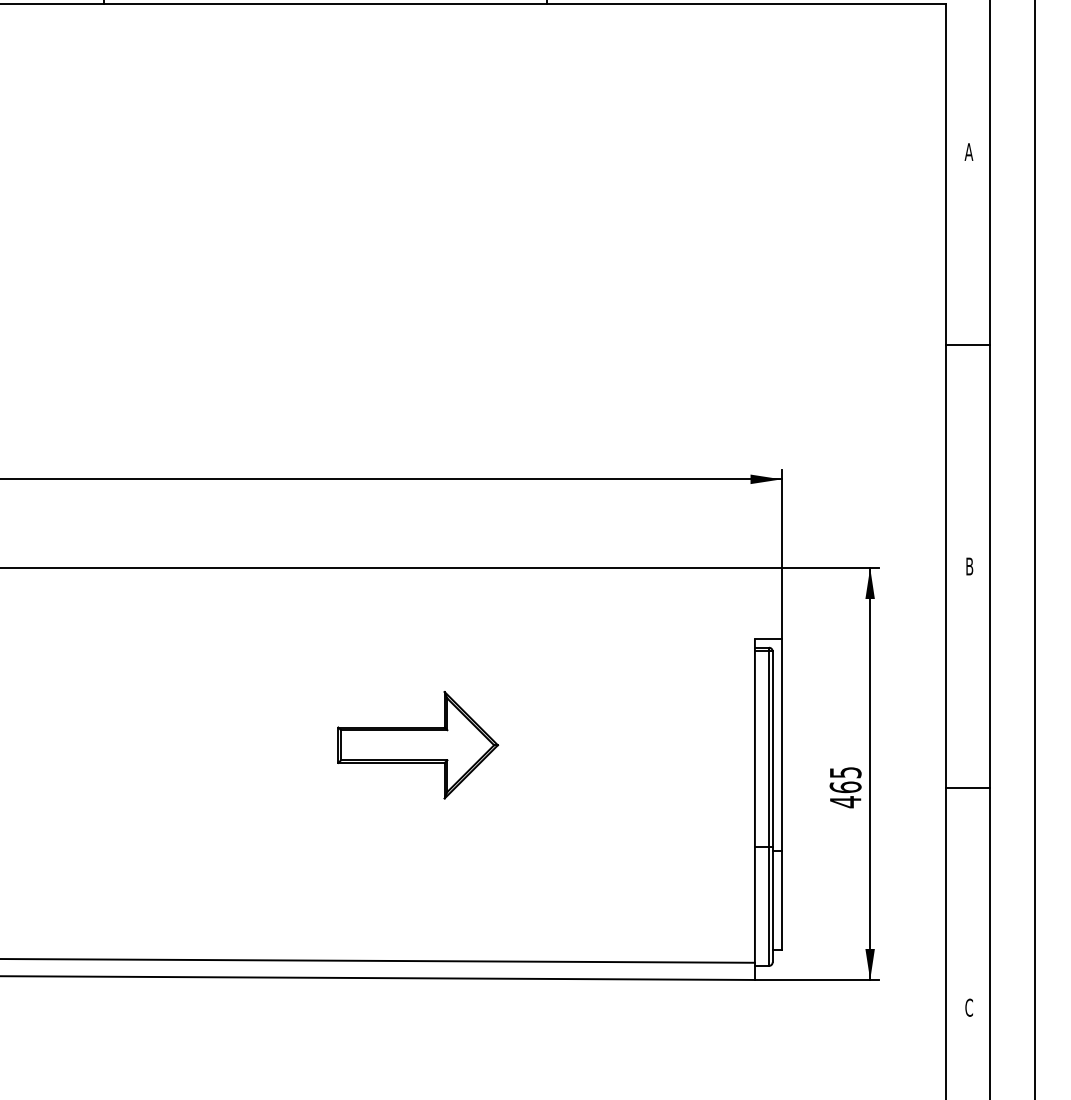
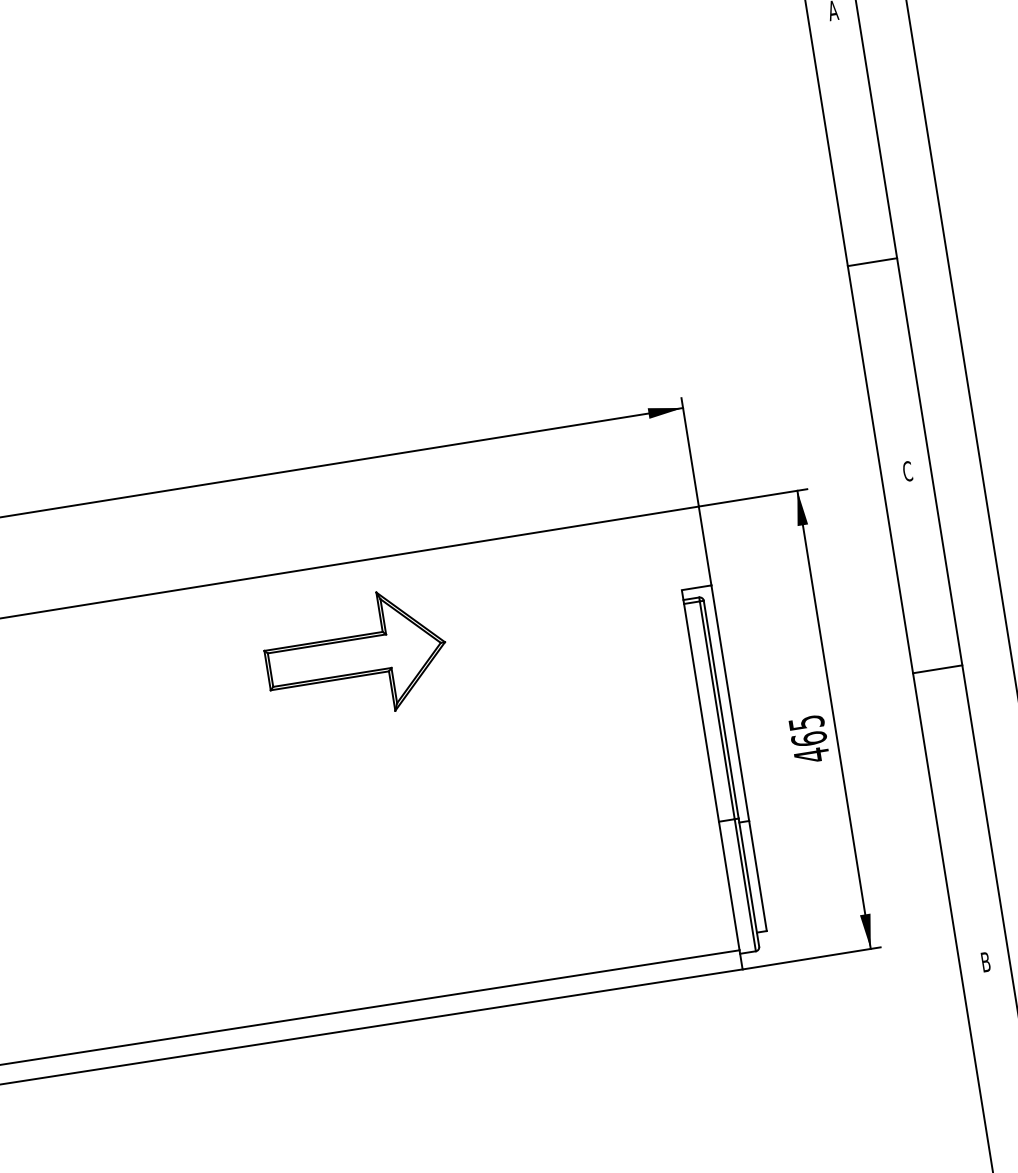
line: (967, 345) -> (871, 262), moved
text: (969, 566) -> (907, 471), B -> C
part: (418, 745) -> (356, 656), moved
line: (967, 788) -> (937, 669), moved
text: (968, 1007) -> (984, 961), C -> B

